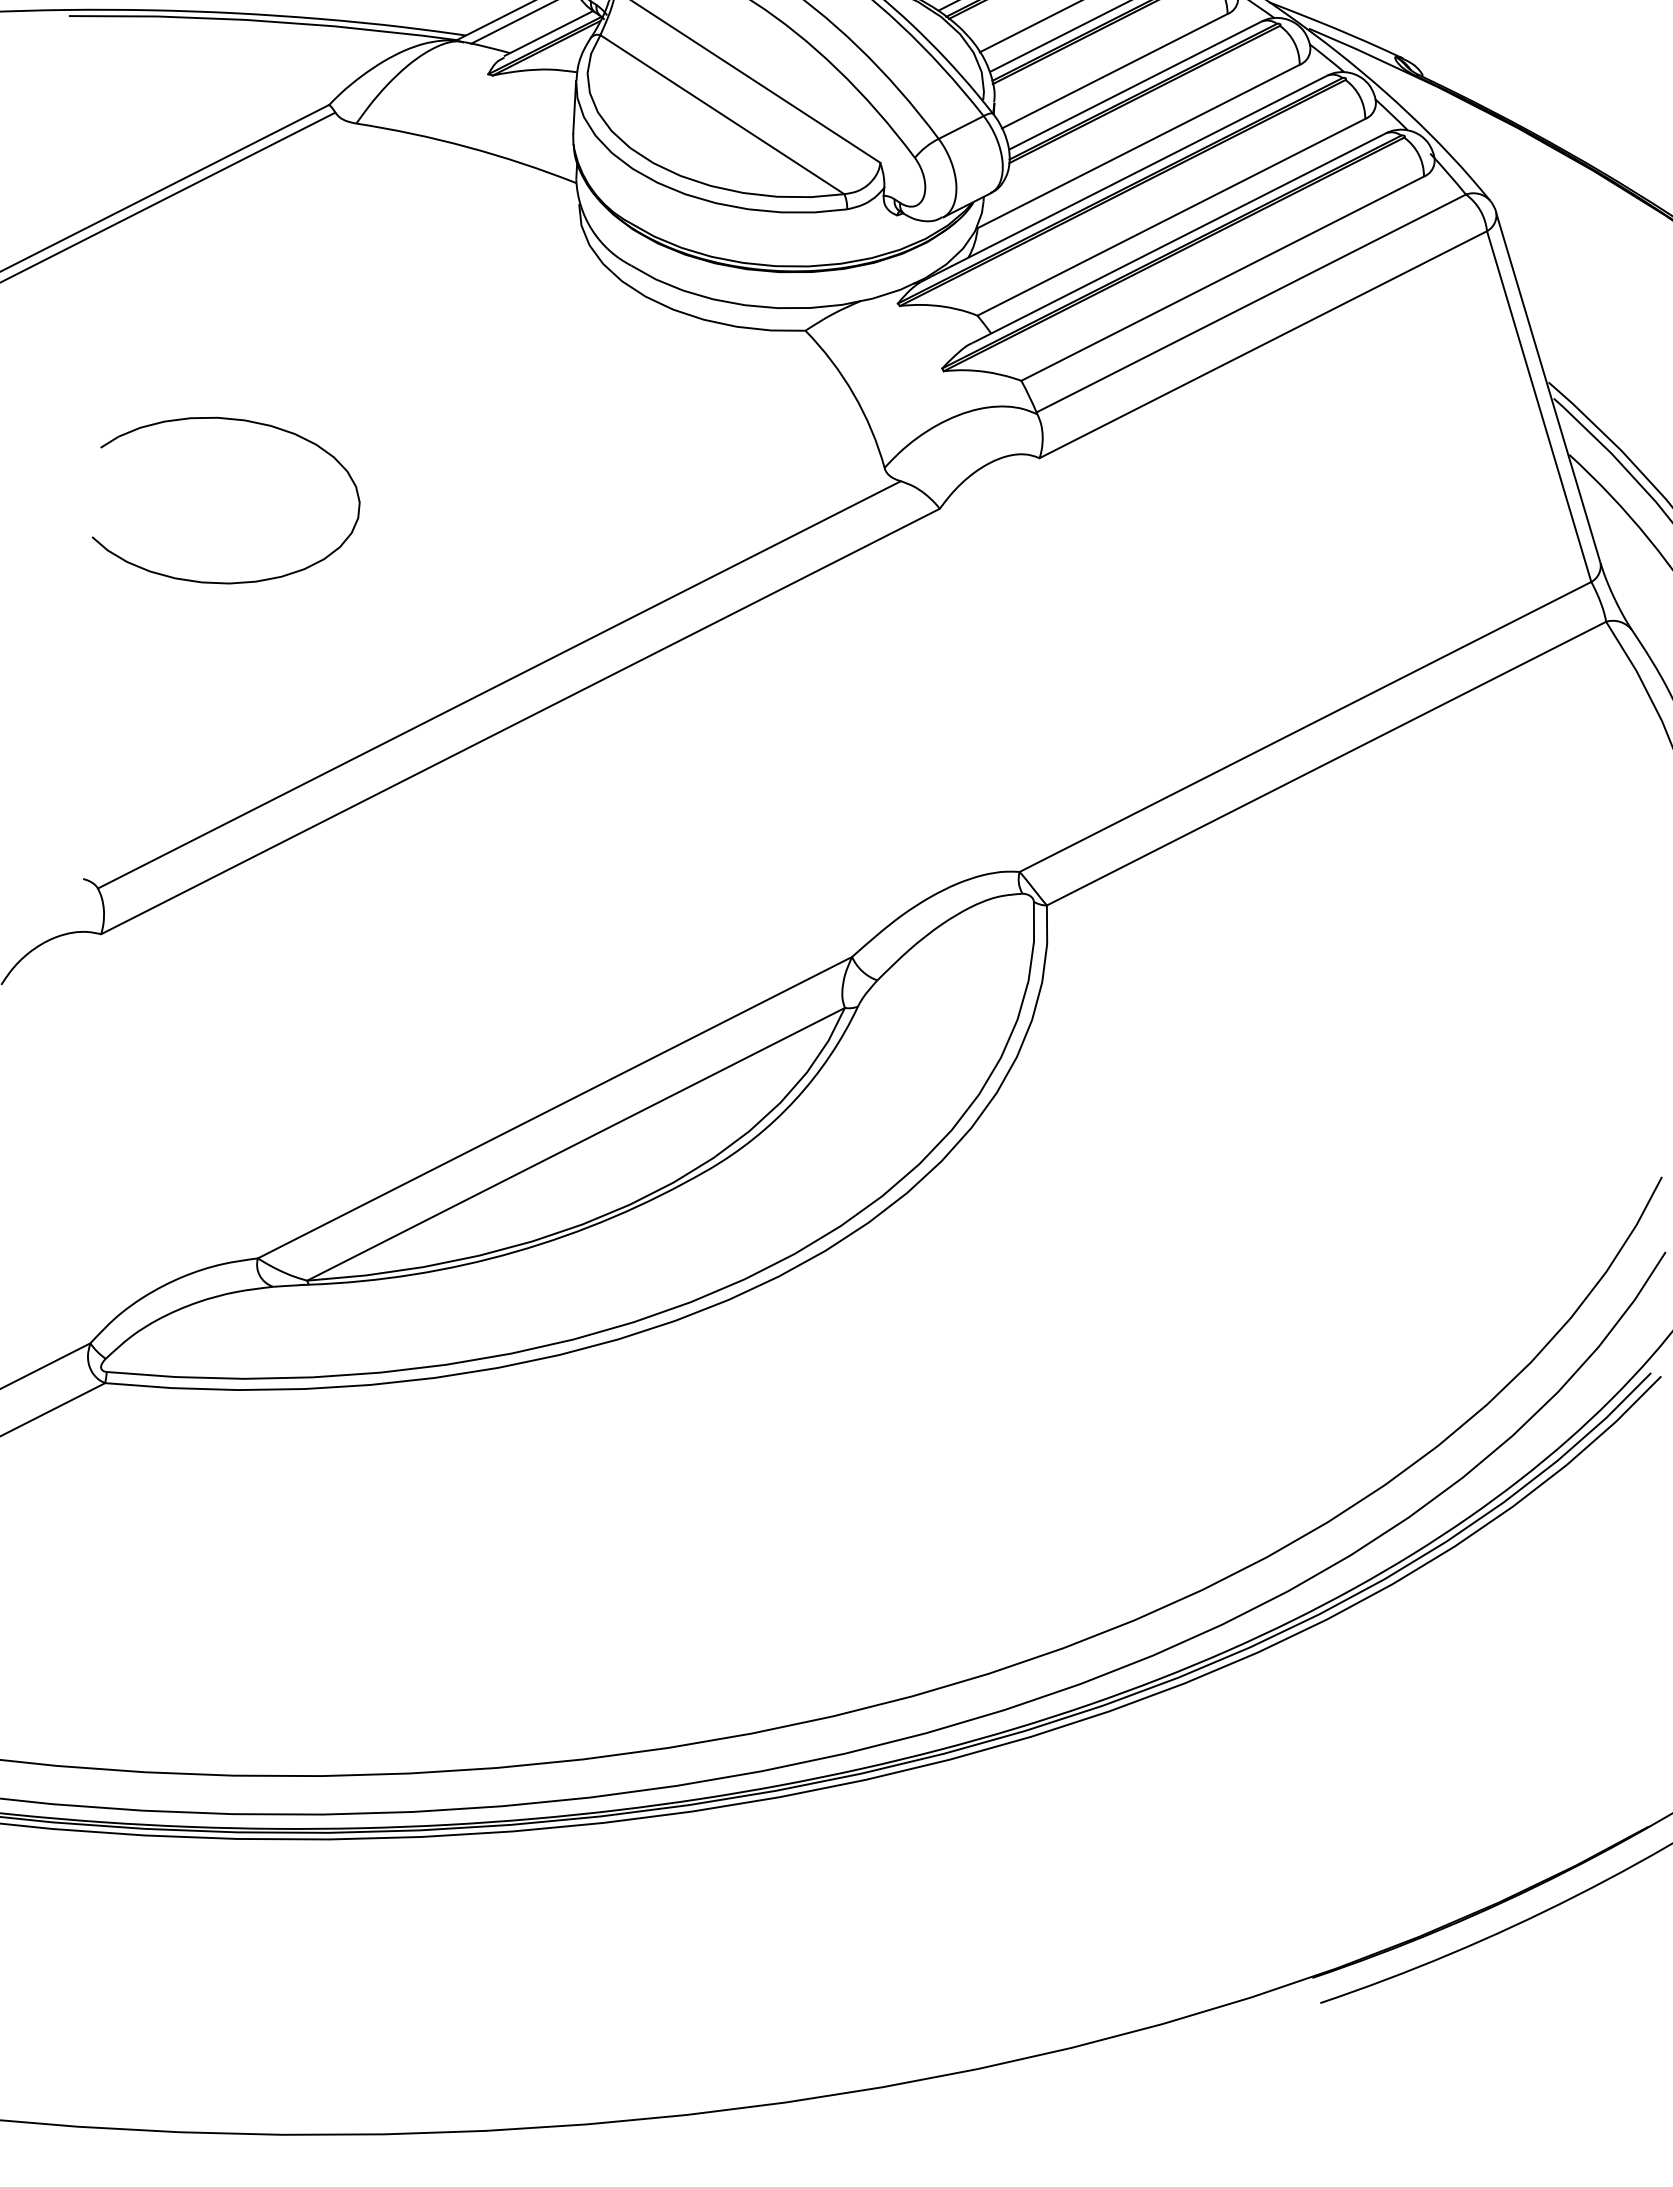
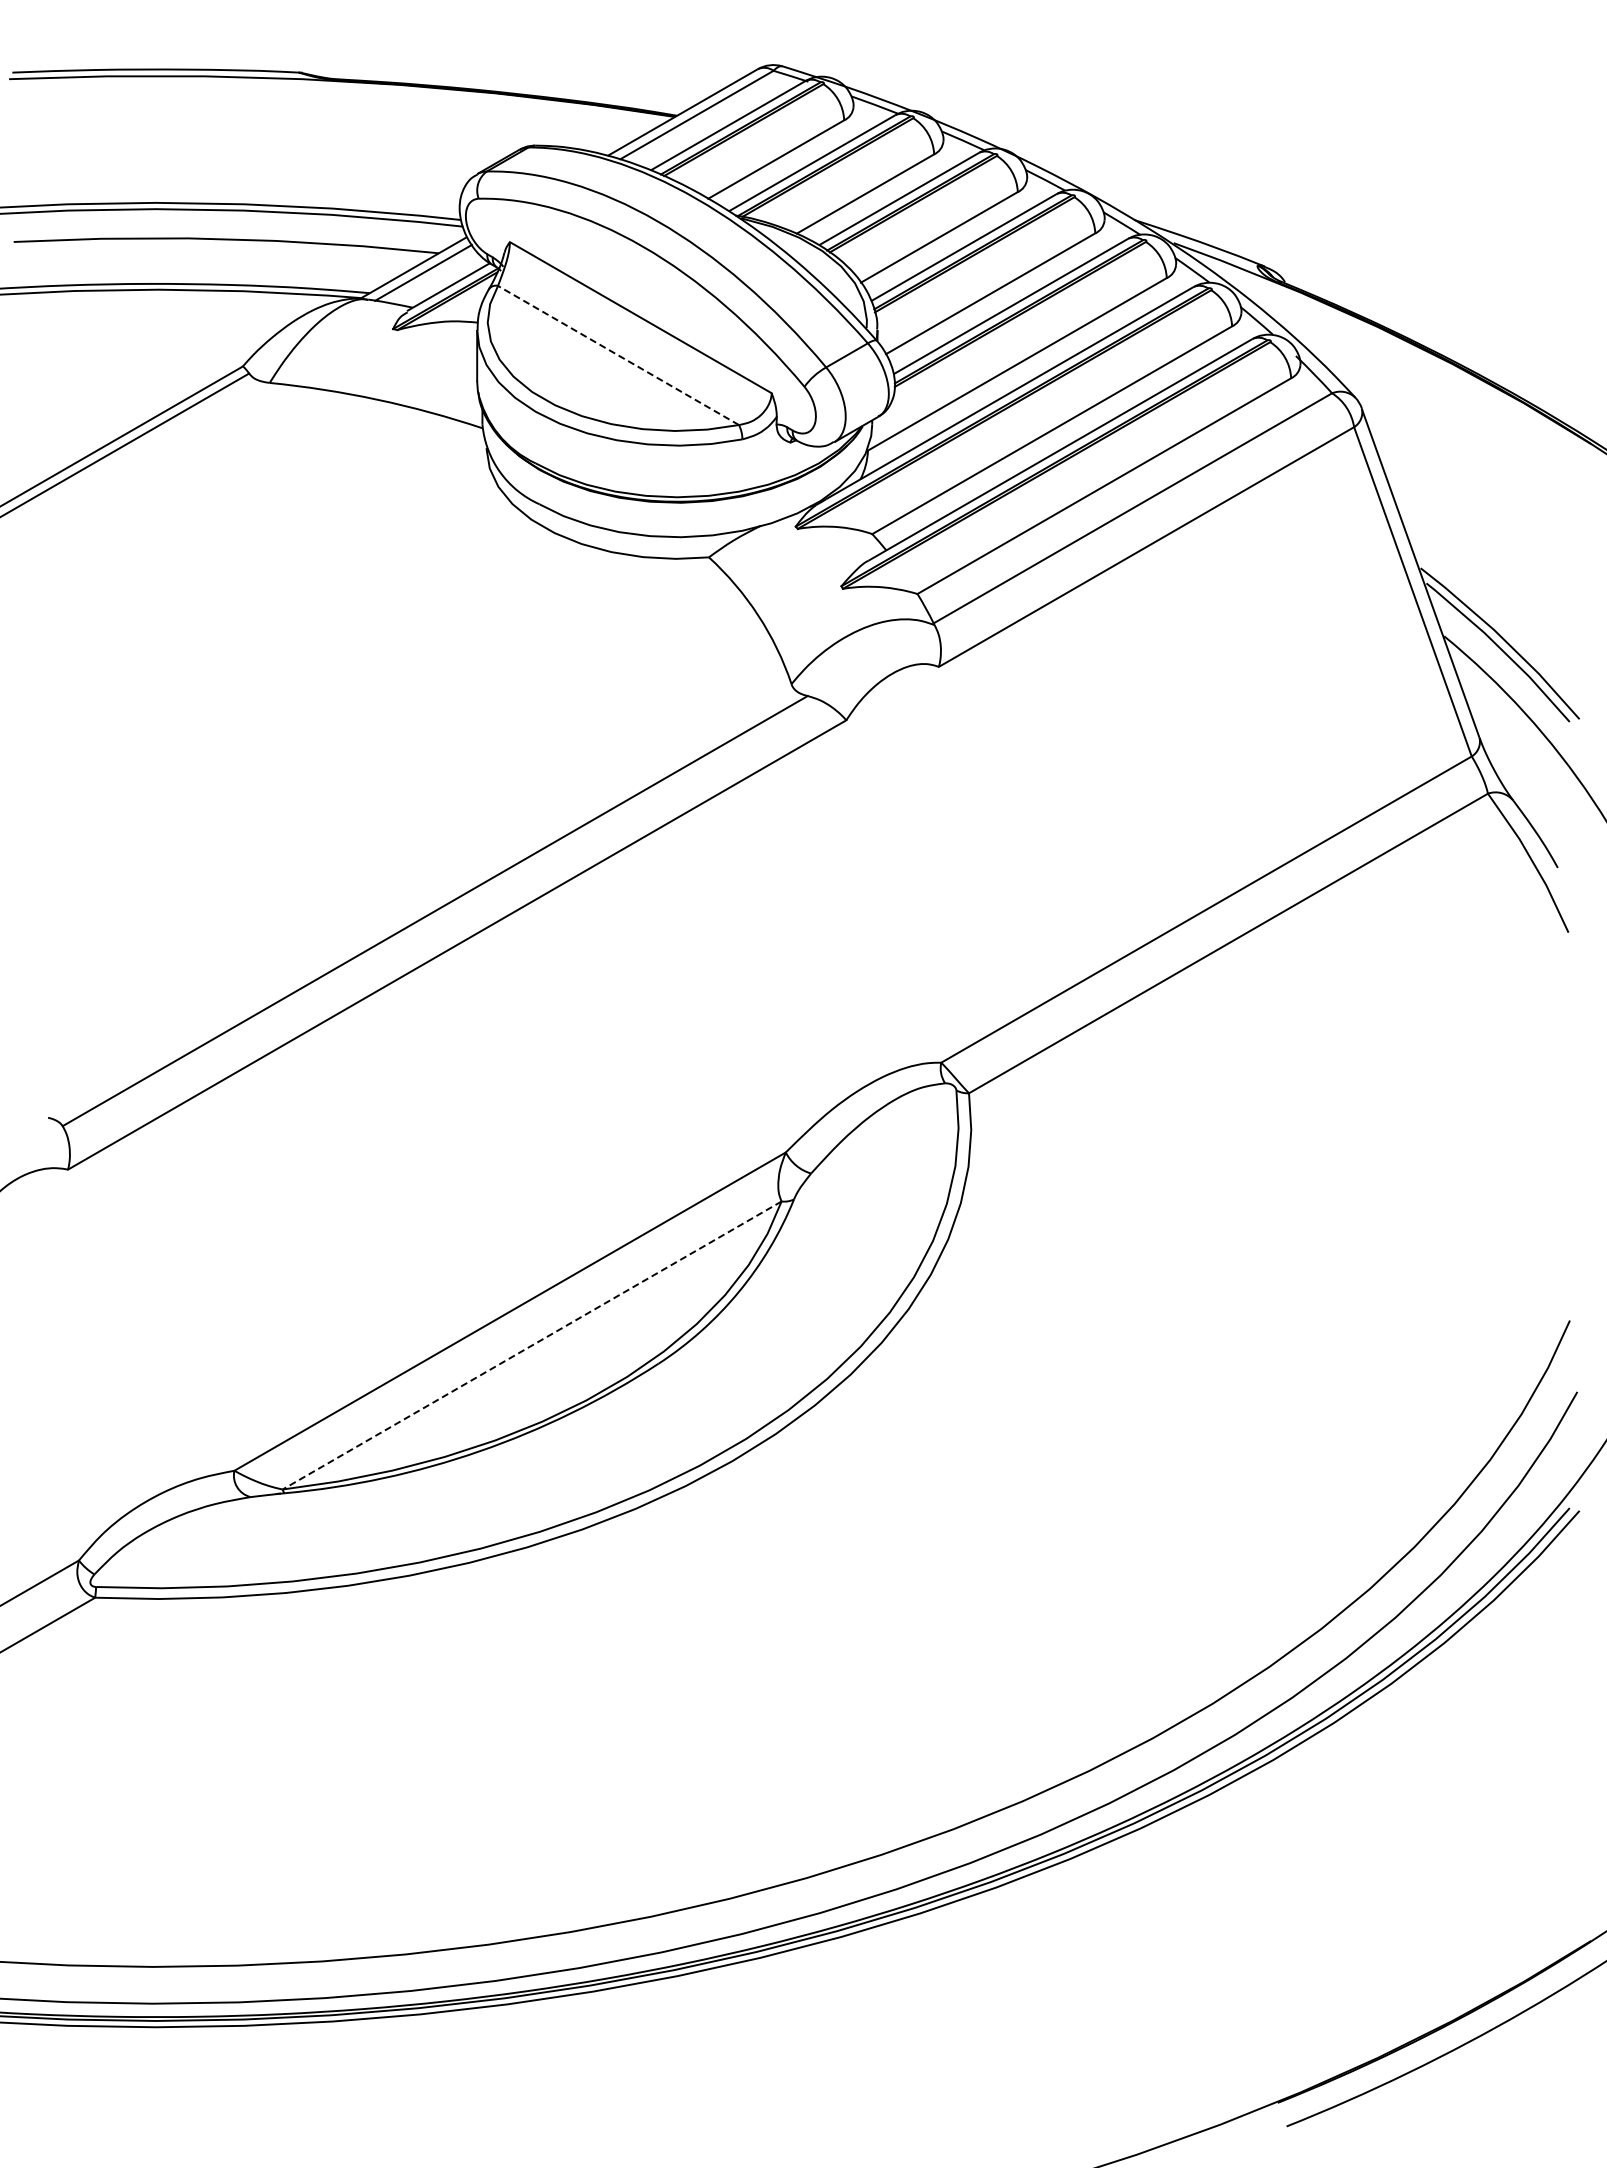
line: (722, 114) -> (618, 355), solid -> dashed
part: (231, 420) -> (165, 672), removed
line: (575, 1144) -> (531, 1345), solid -> dashed

